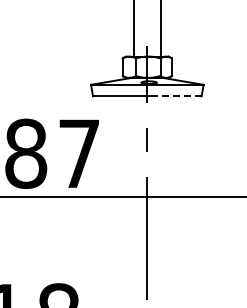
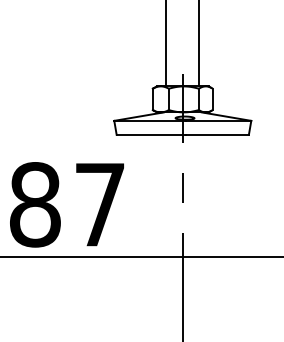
line: (175, 96) -> (217, 135), dashed -> solid

